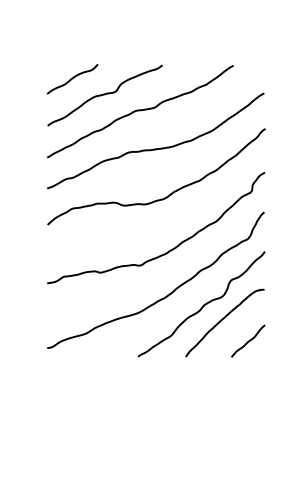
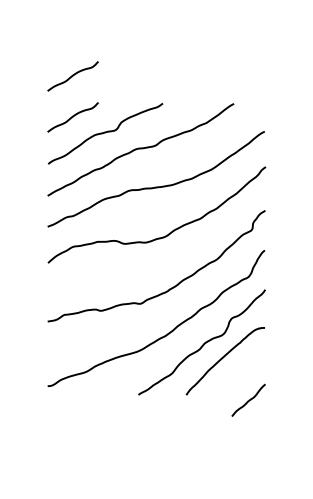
curve: (72, 38) -> (72, 76), added
curve: (249, 340) -> (249, 399), moved

